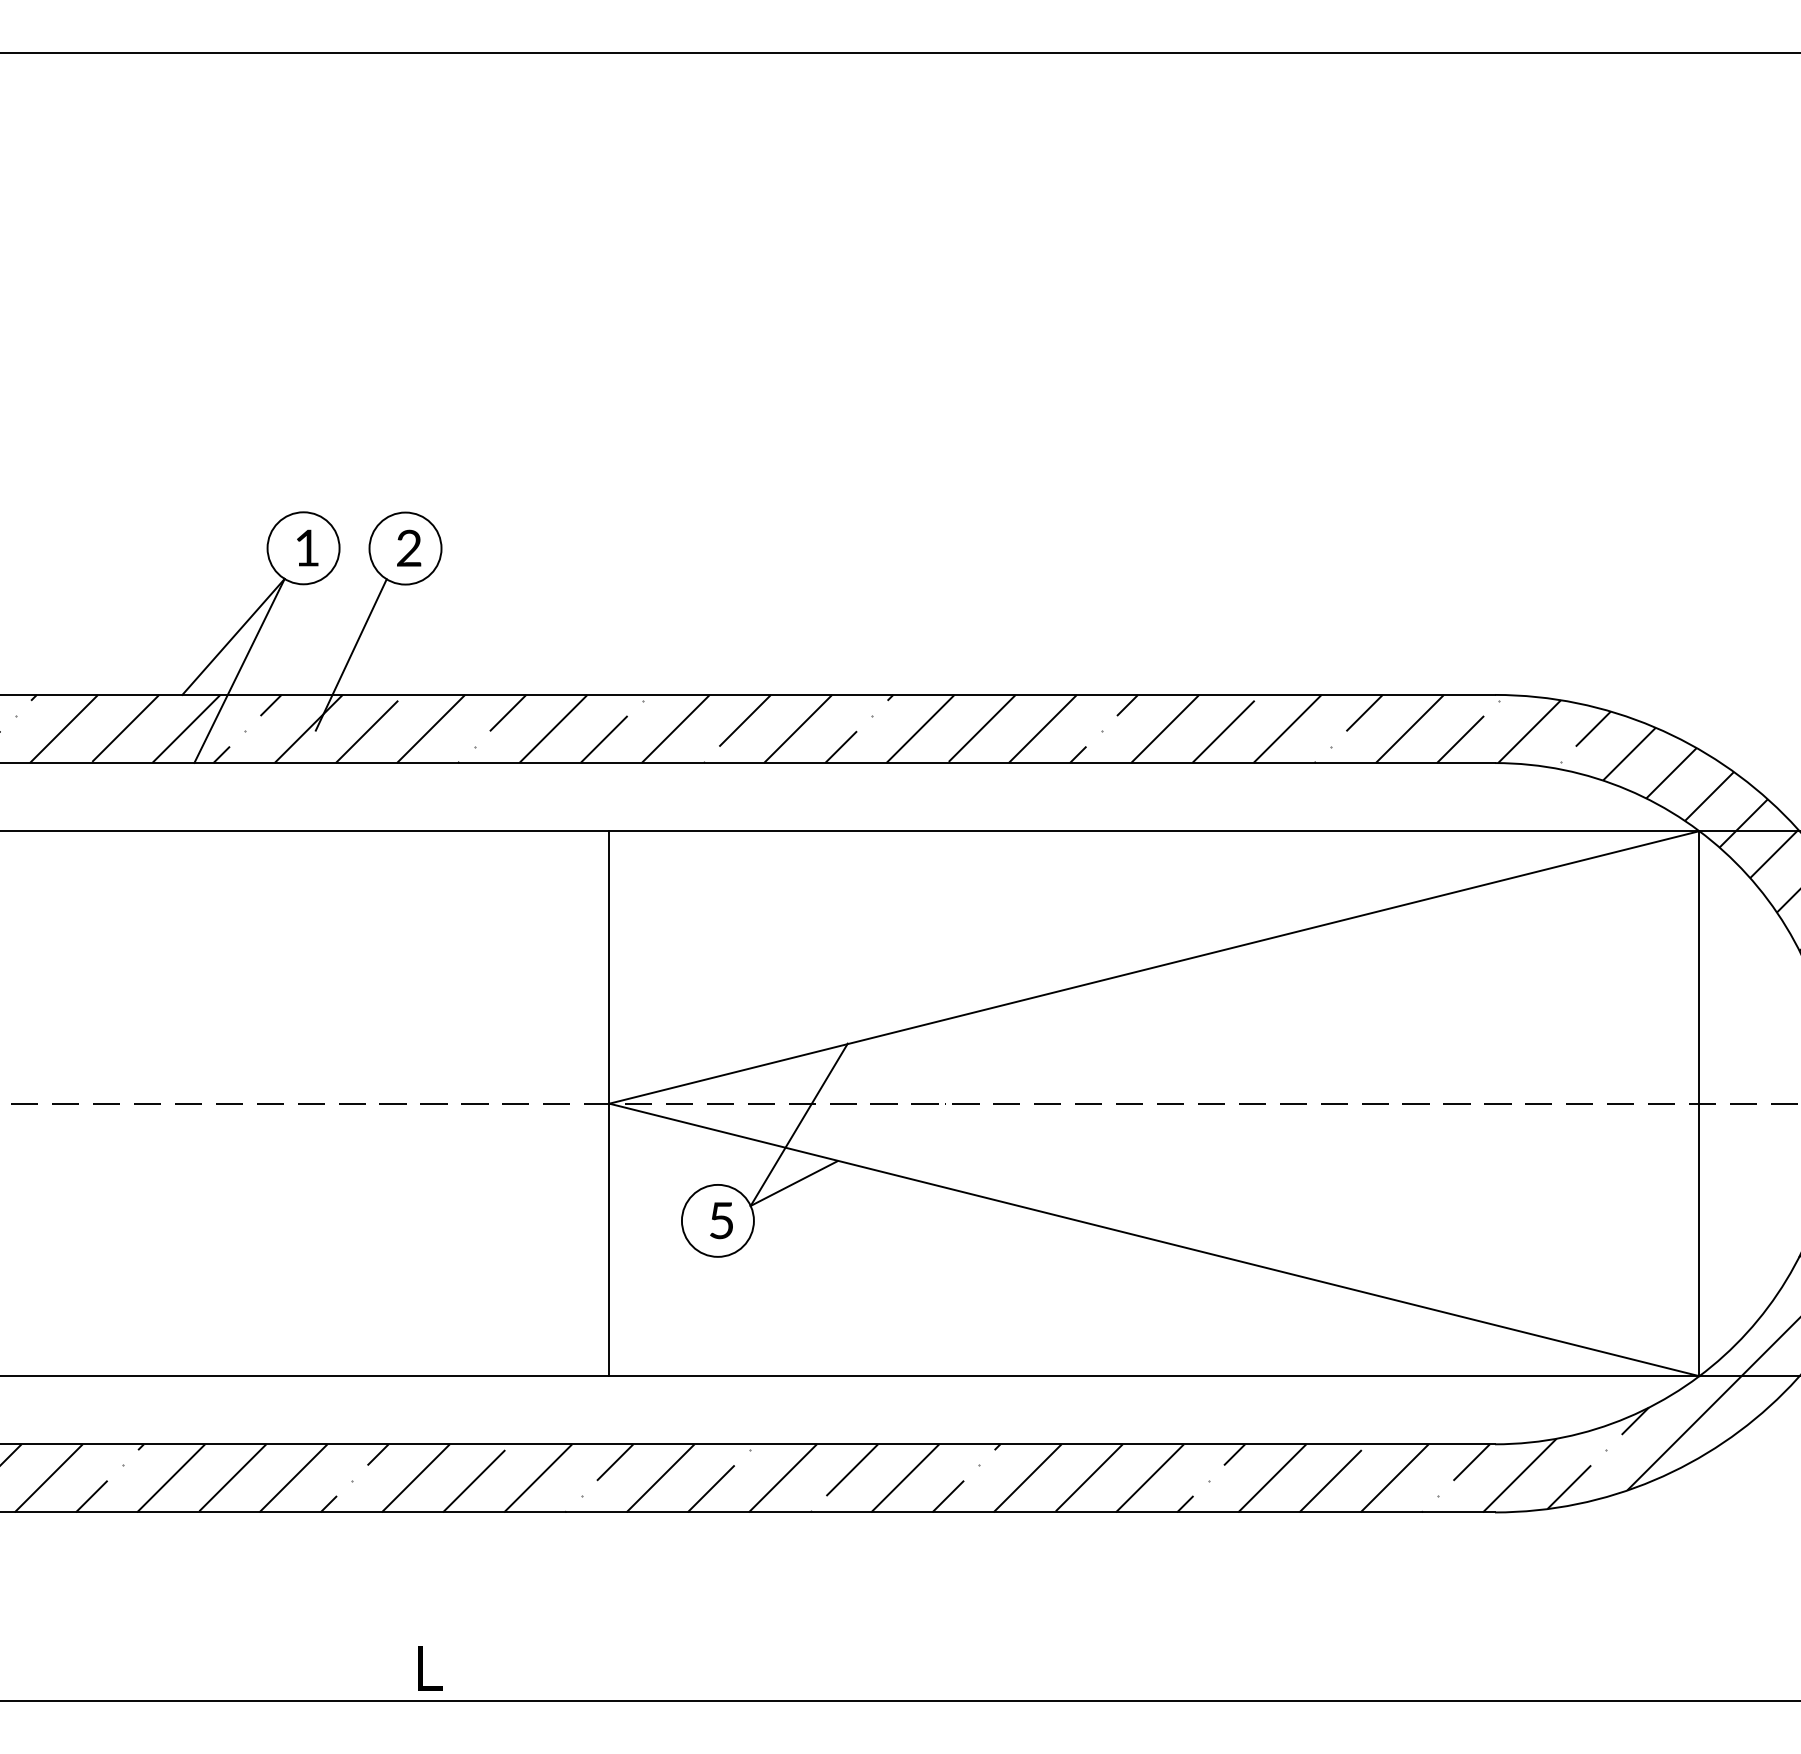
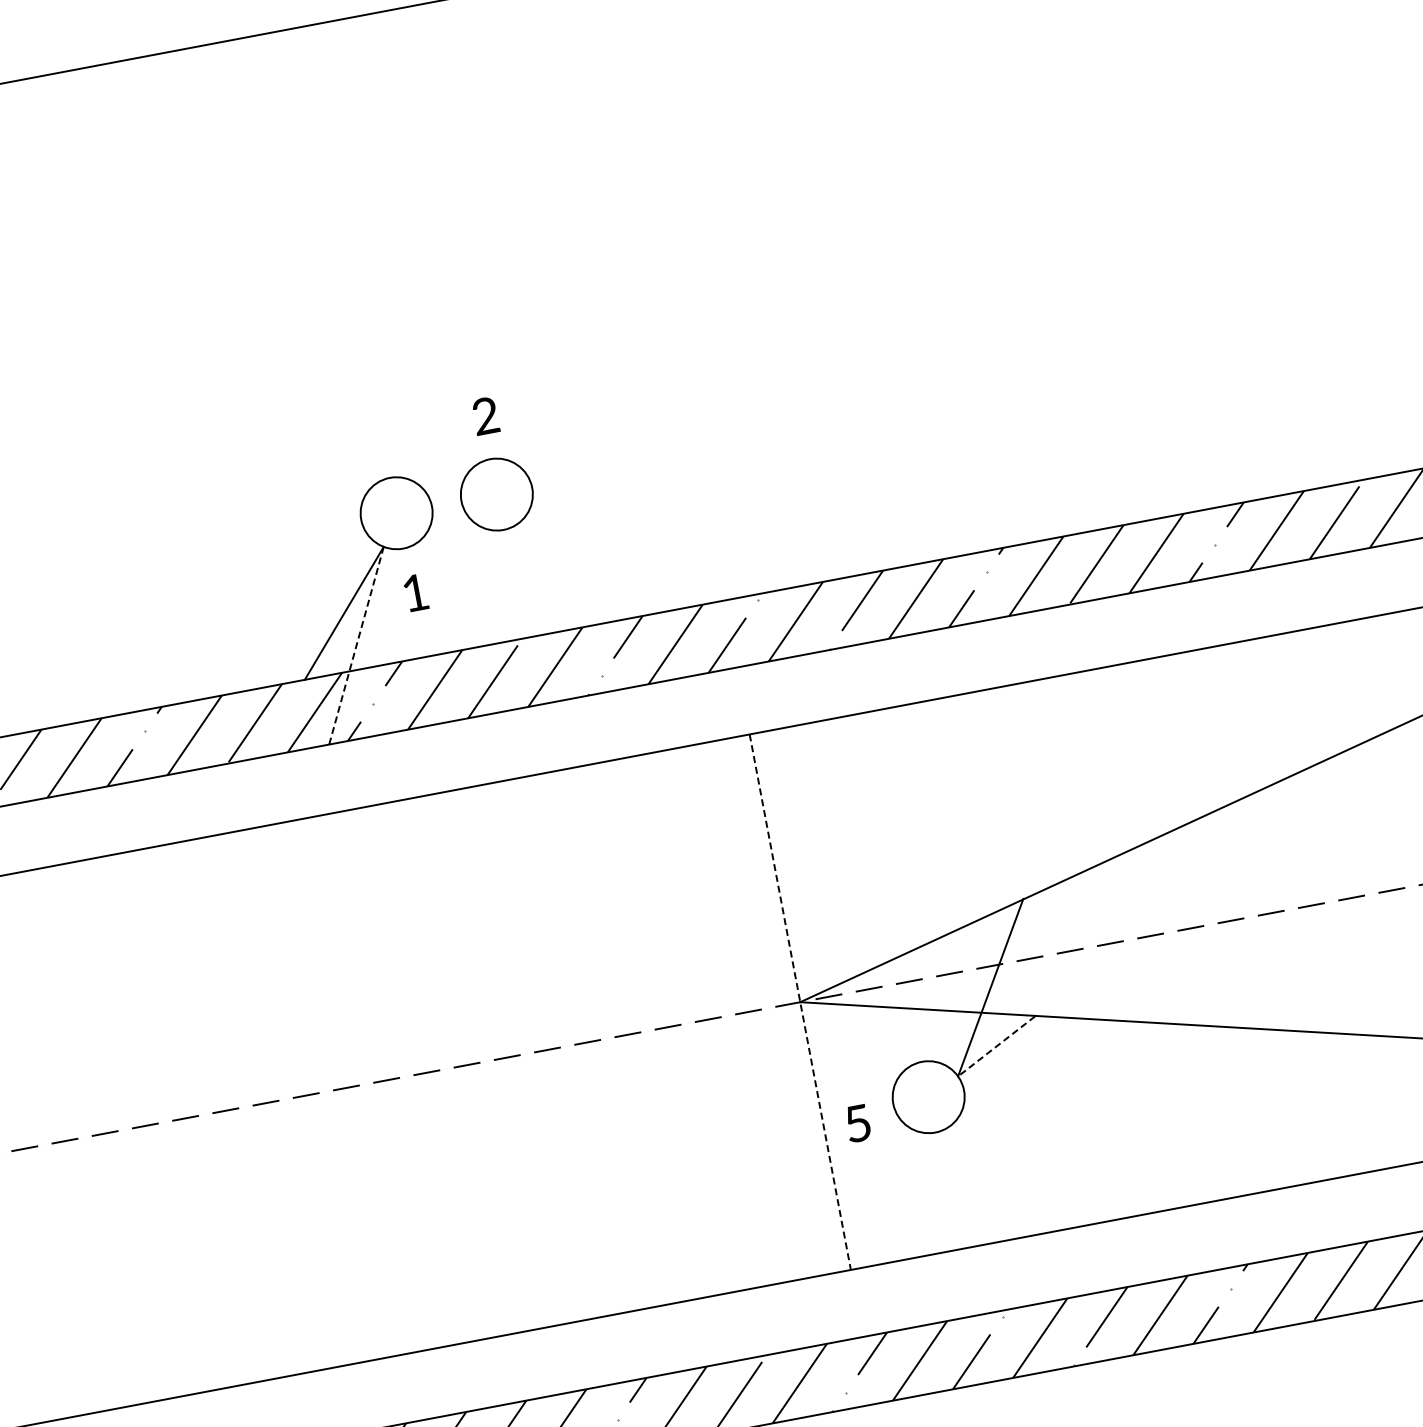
text: (307, 547) -> (415, 592), moved
text: (409, 547) -> (485, 415), moved
line: (350, 654) -> (462, 608), removed
line: (239, 671) -> (356, 646), solid -> dashed
line: (609, 1104) -> (800, 1002), solid -> dashed
line: (794, 1183) -> (996, 1046), solid -> dashed
text: (721, 1220) -> (857, 1123), moved

